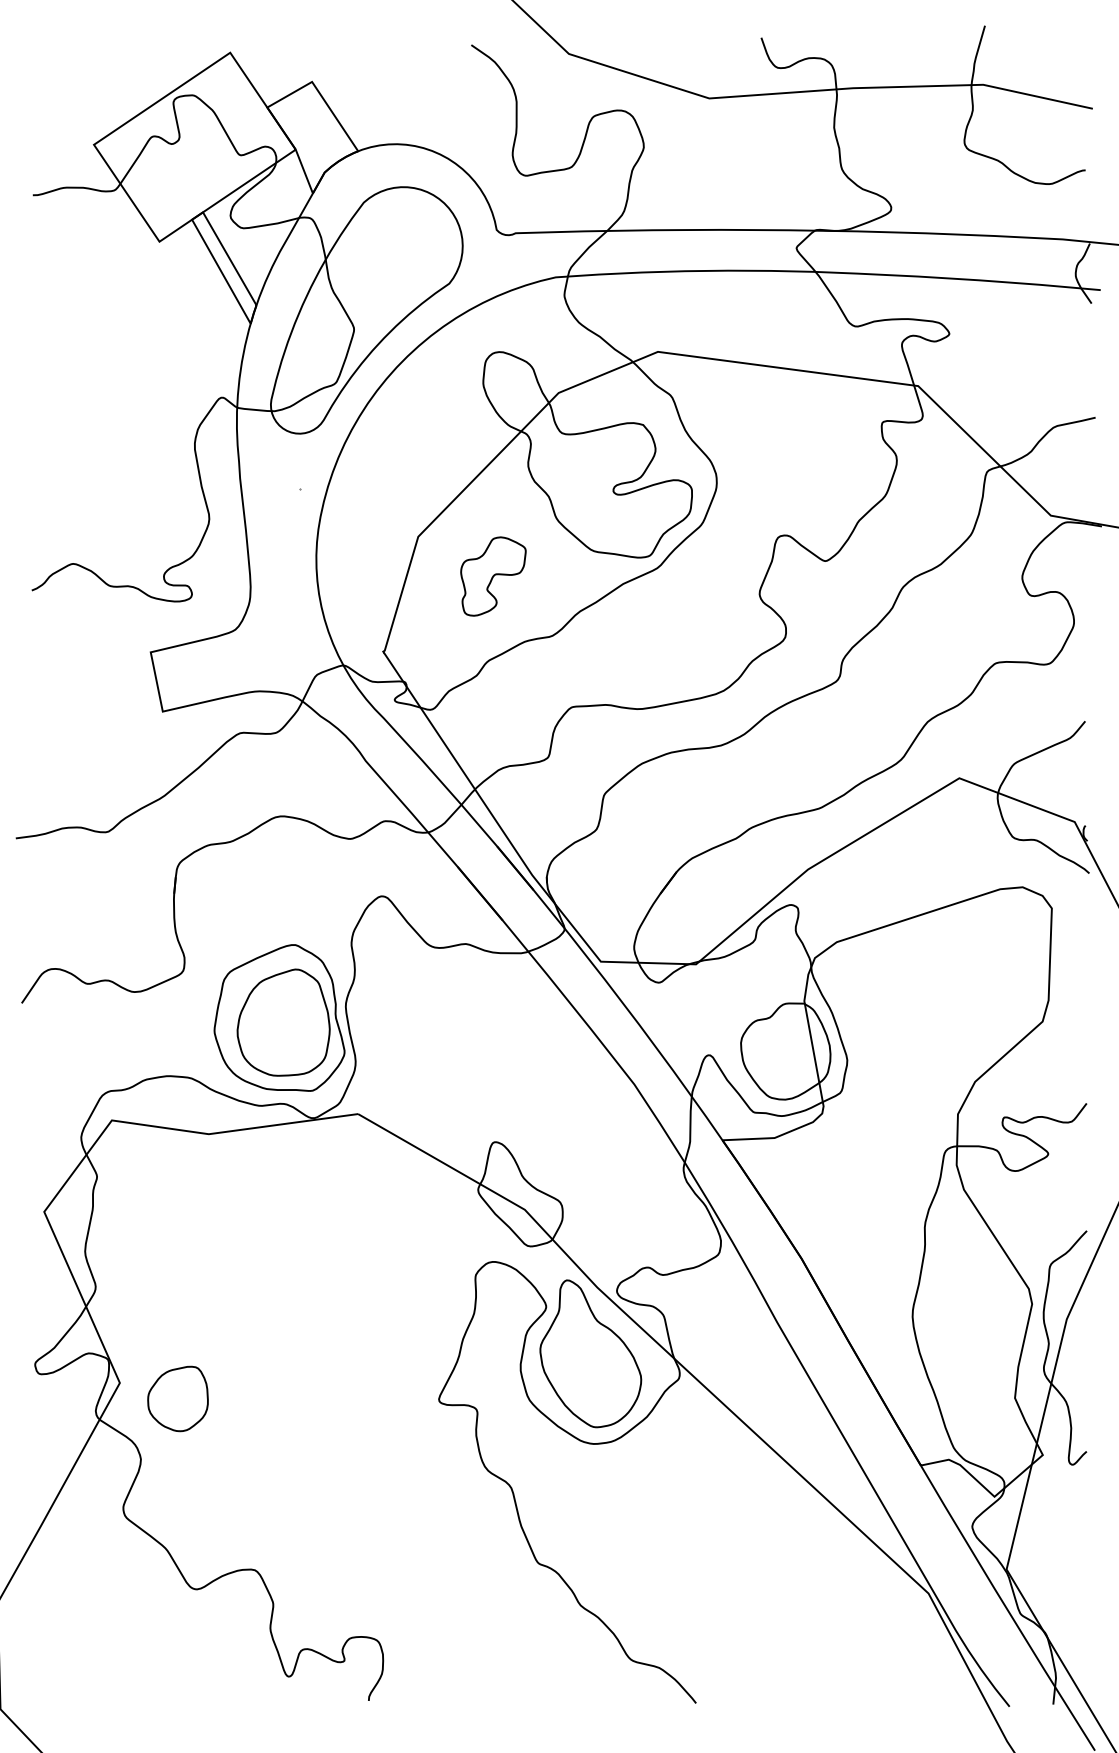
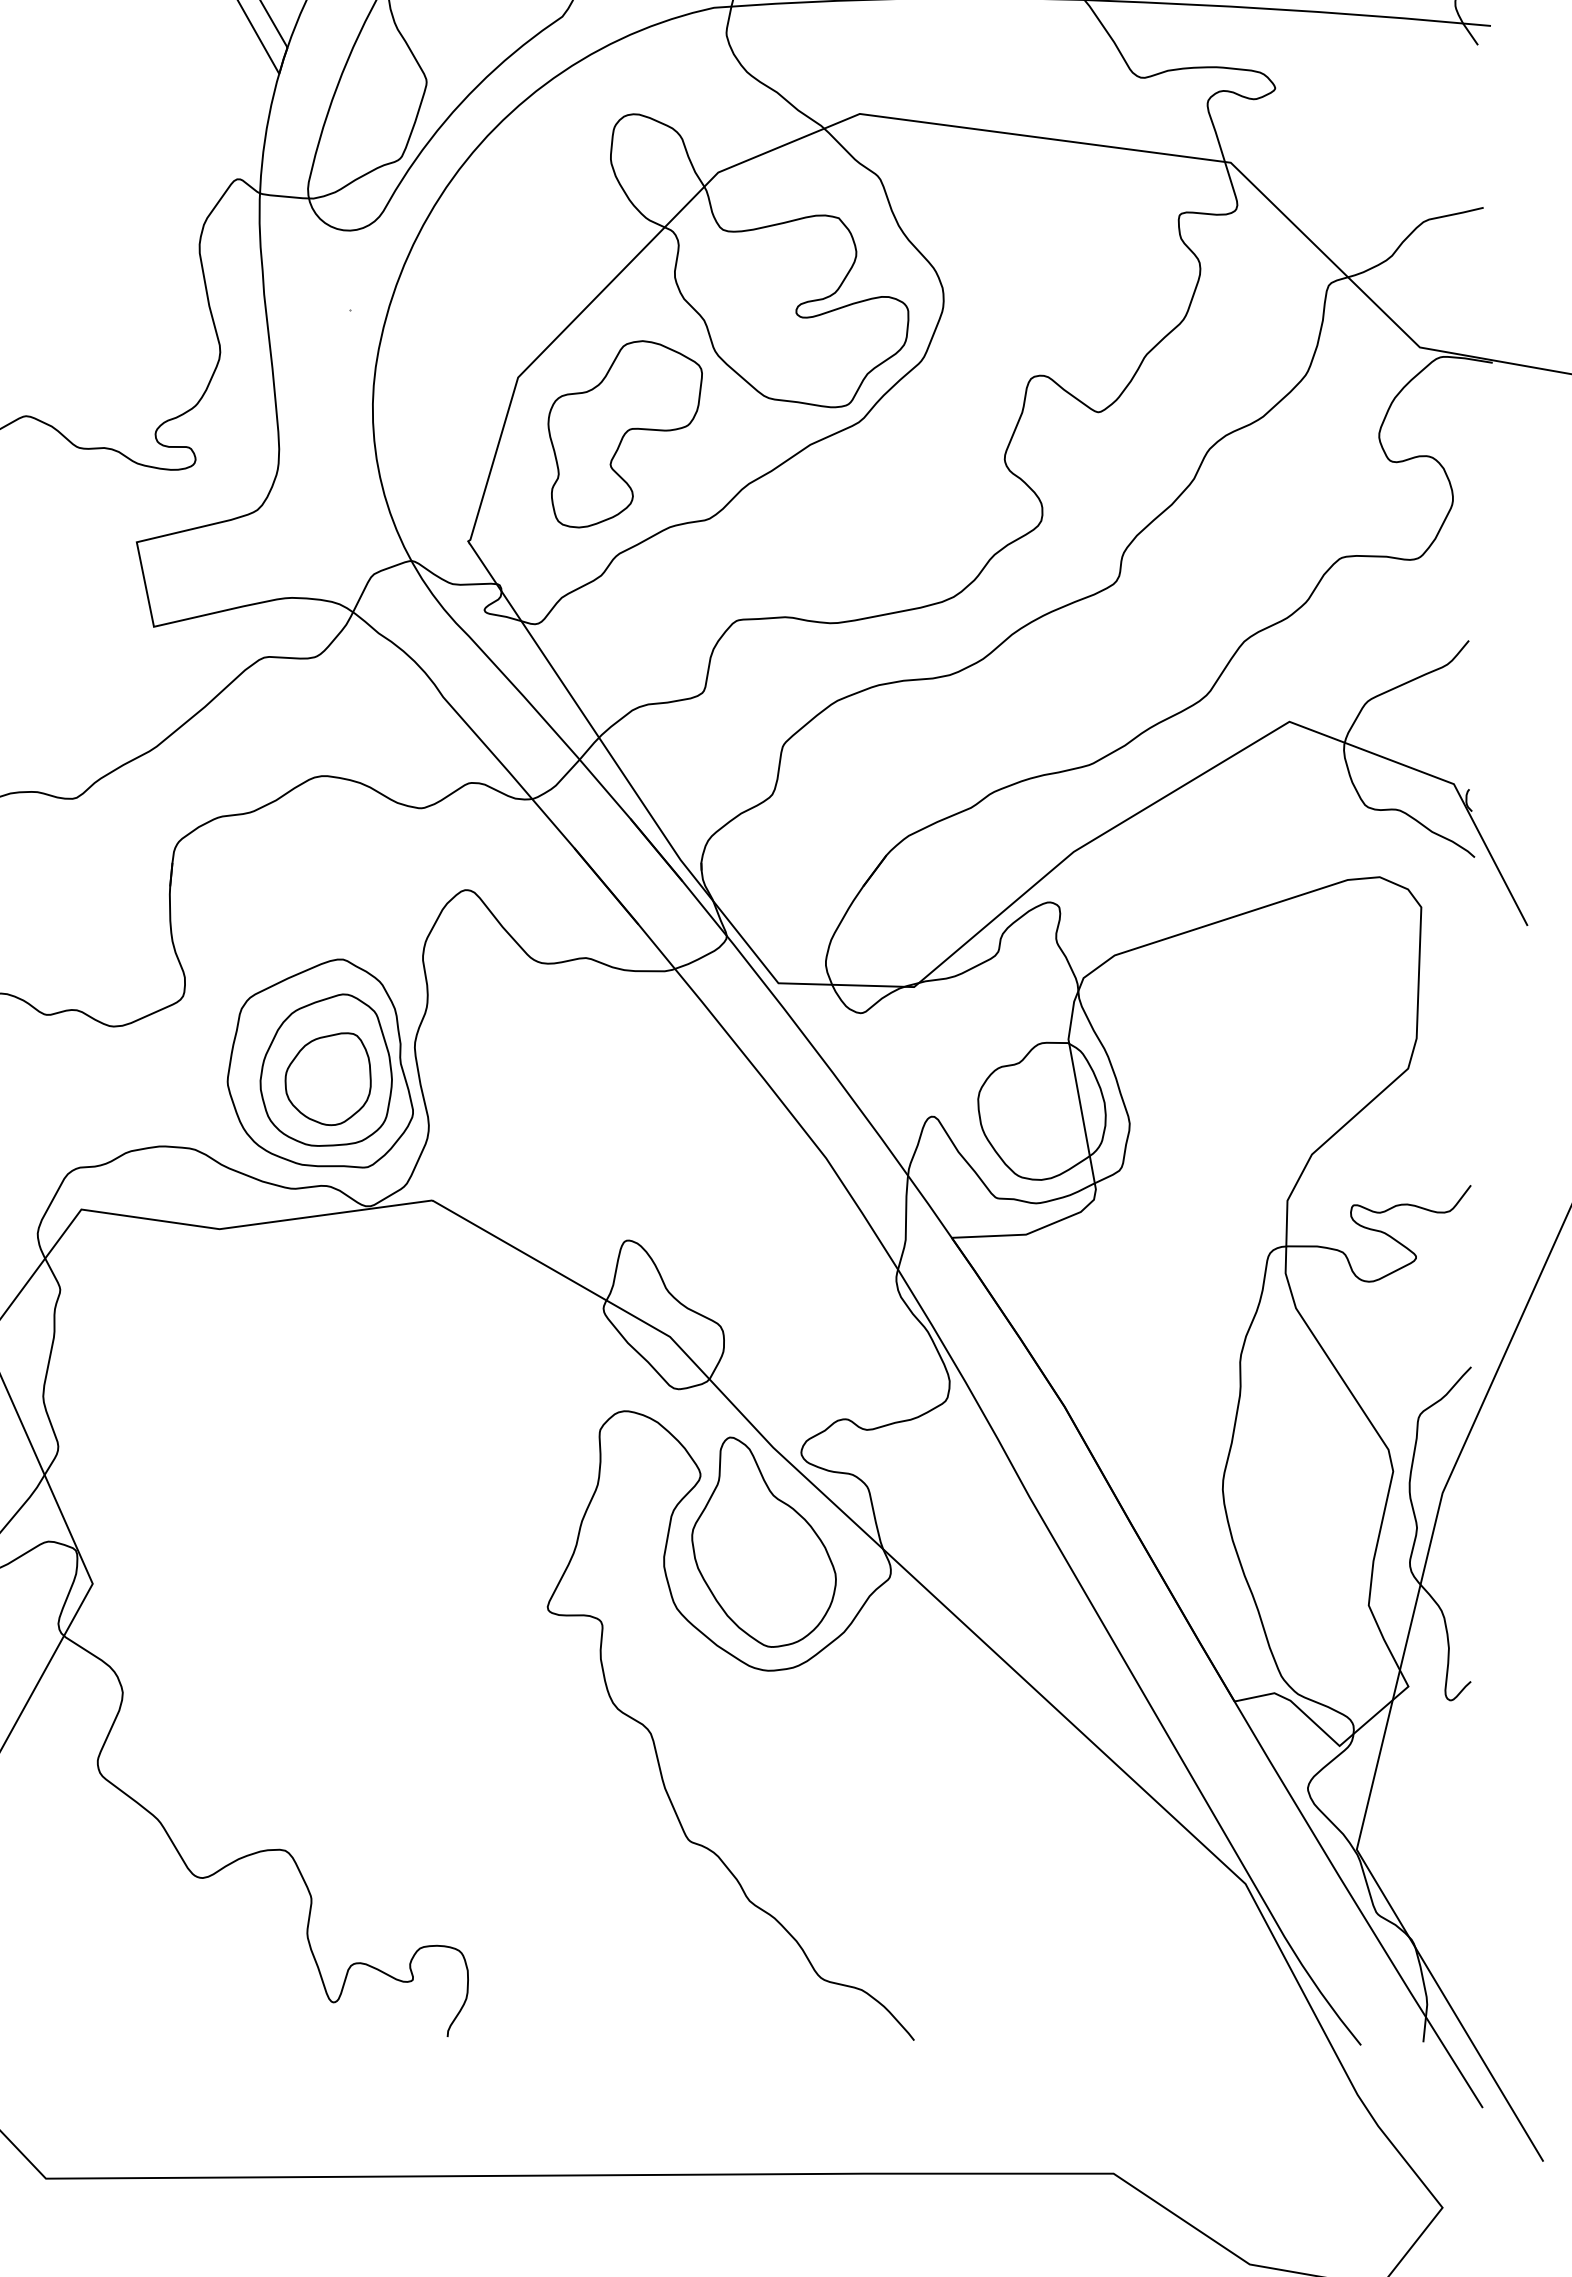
part: (493, 576) -> (625, 434), size x1.67
part: (177, 1398) -> (327, 1078), moved

